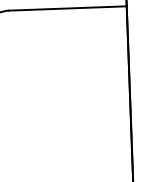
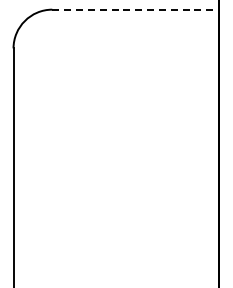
line: (67, 8) -> (135, 9), solid -> dashed

